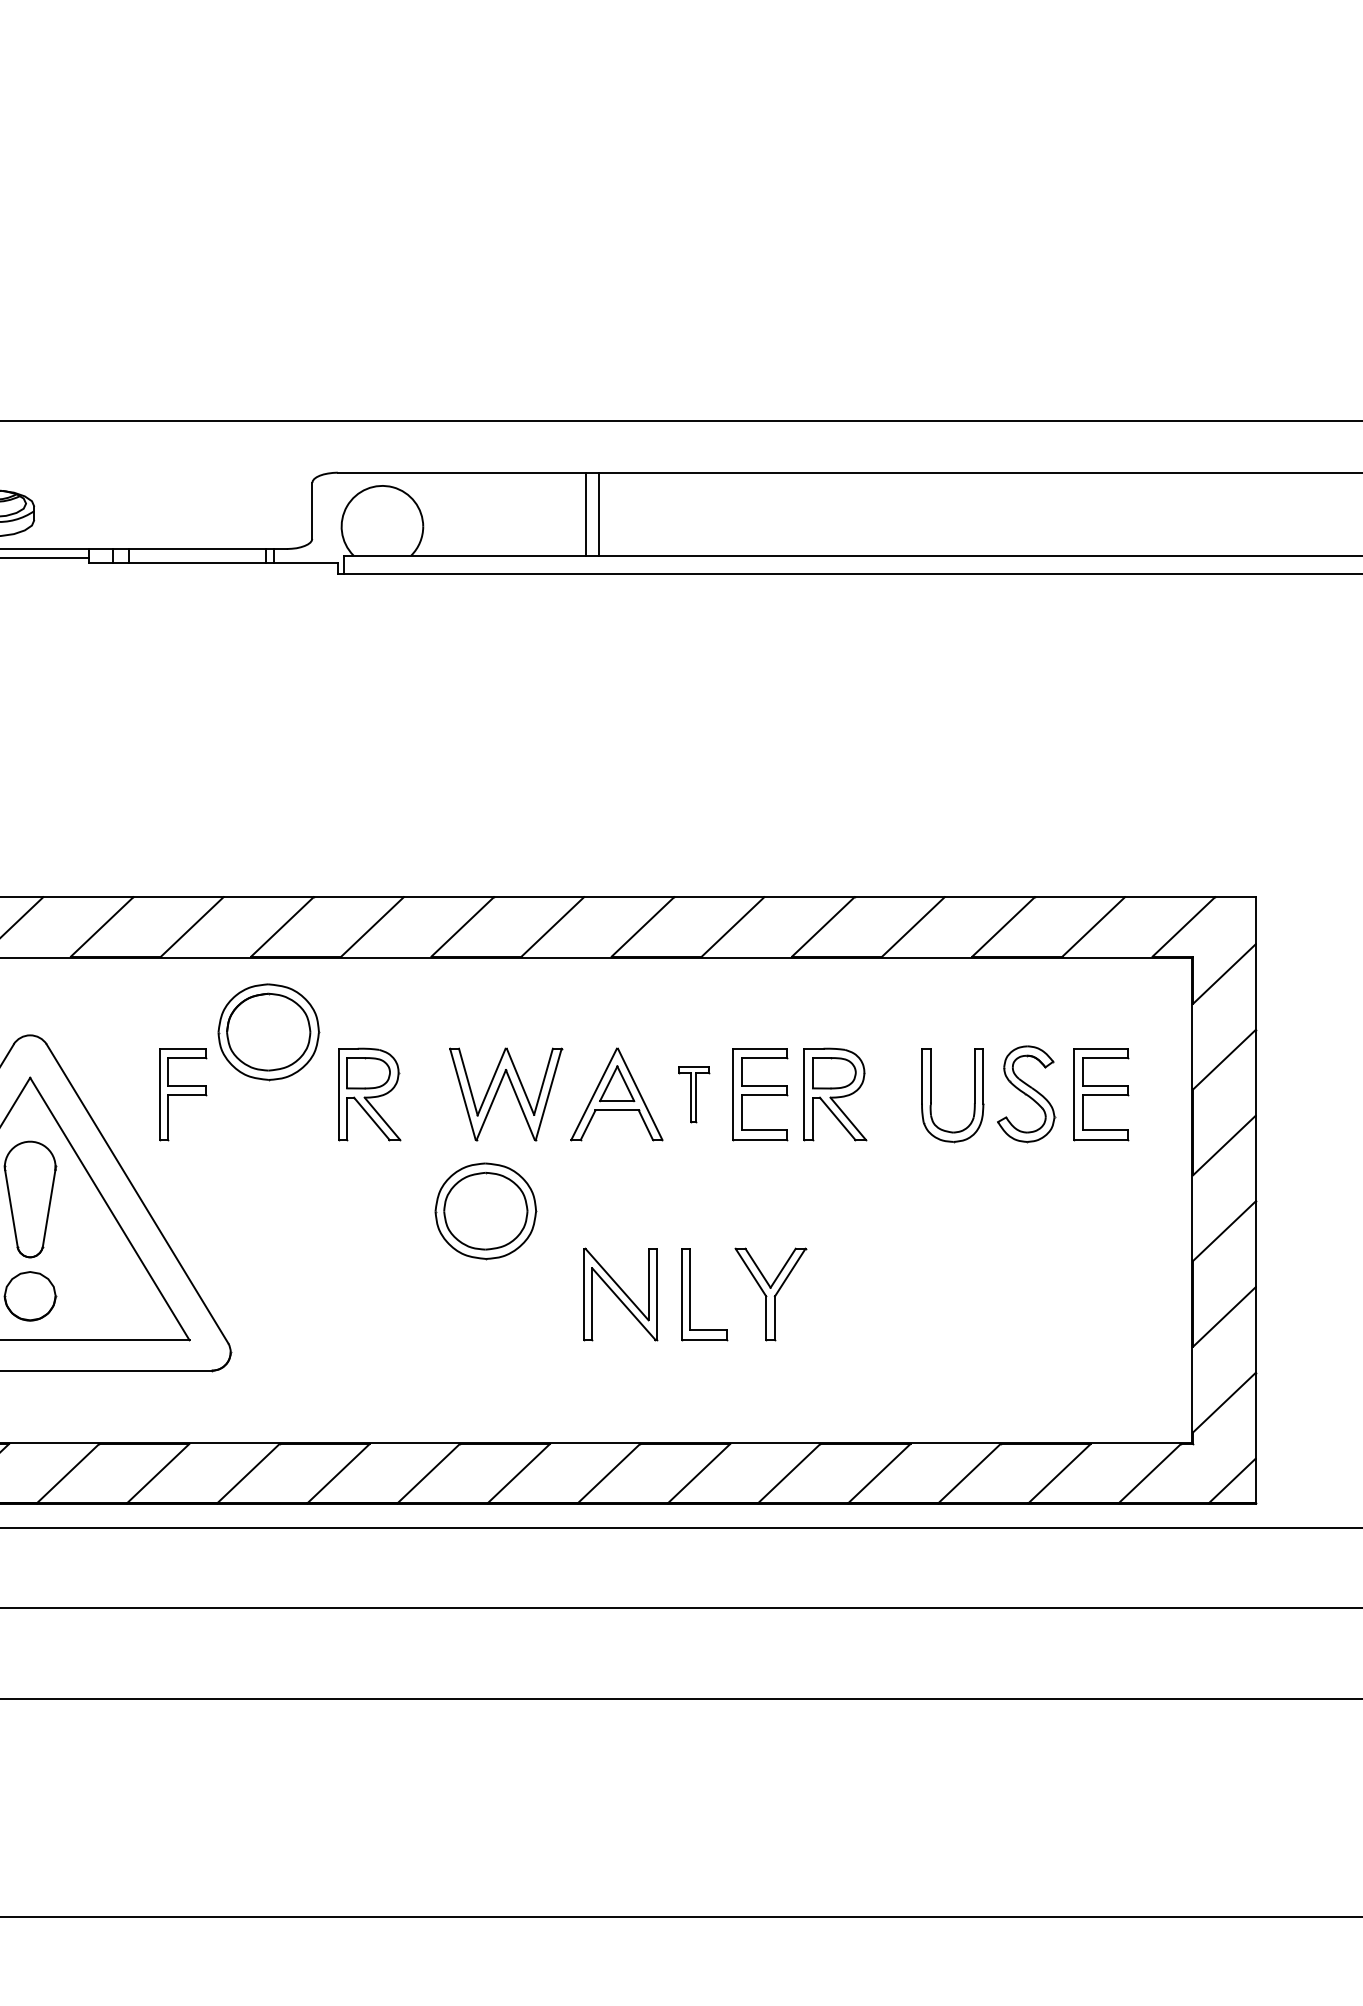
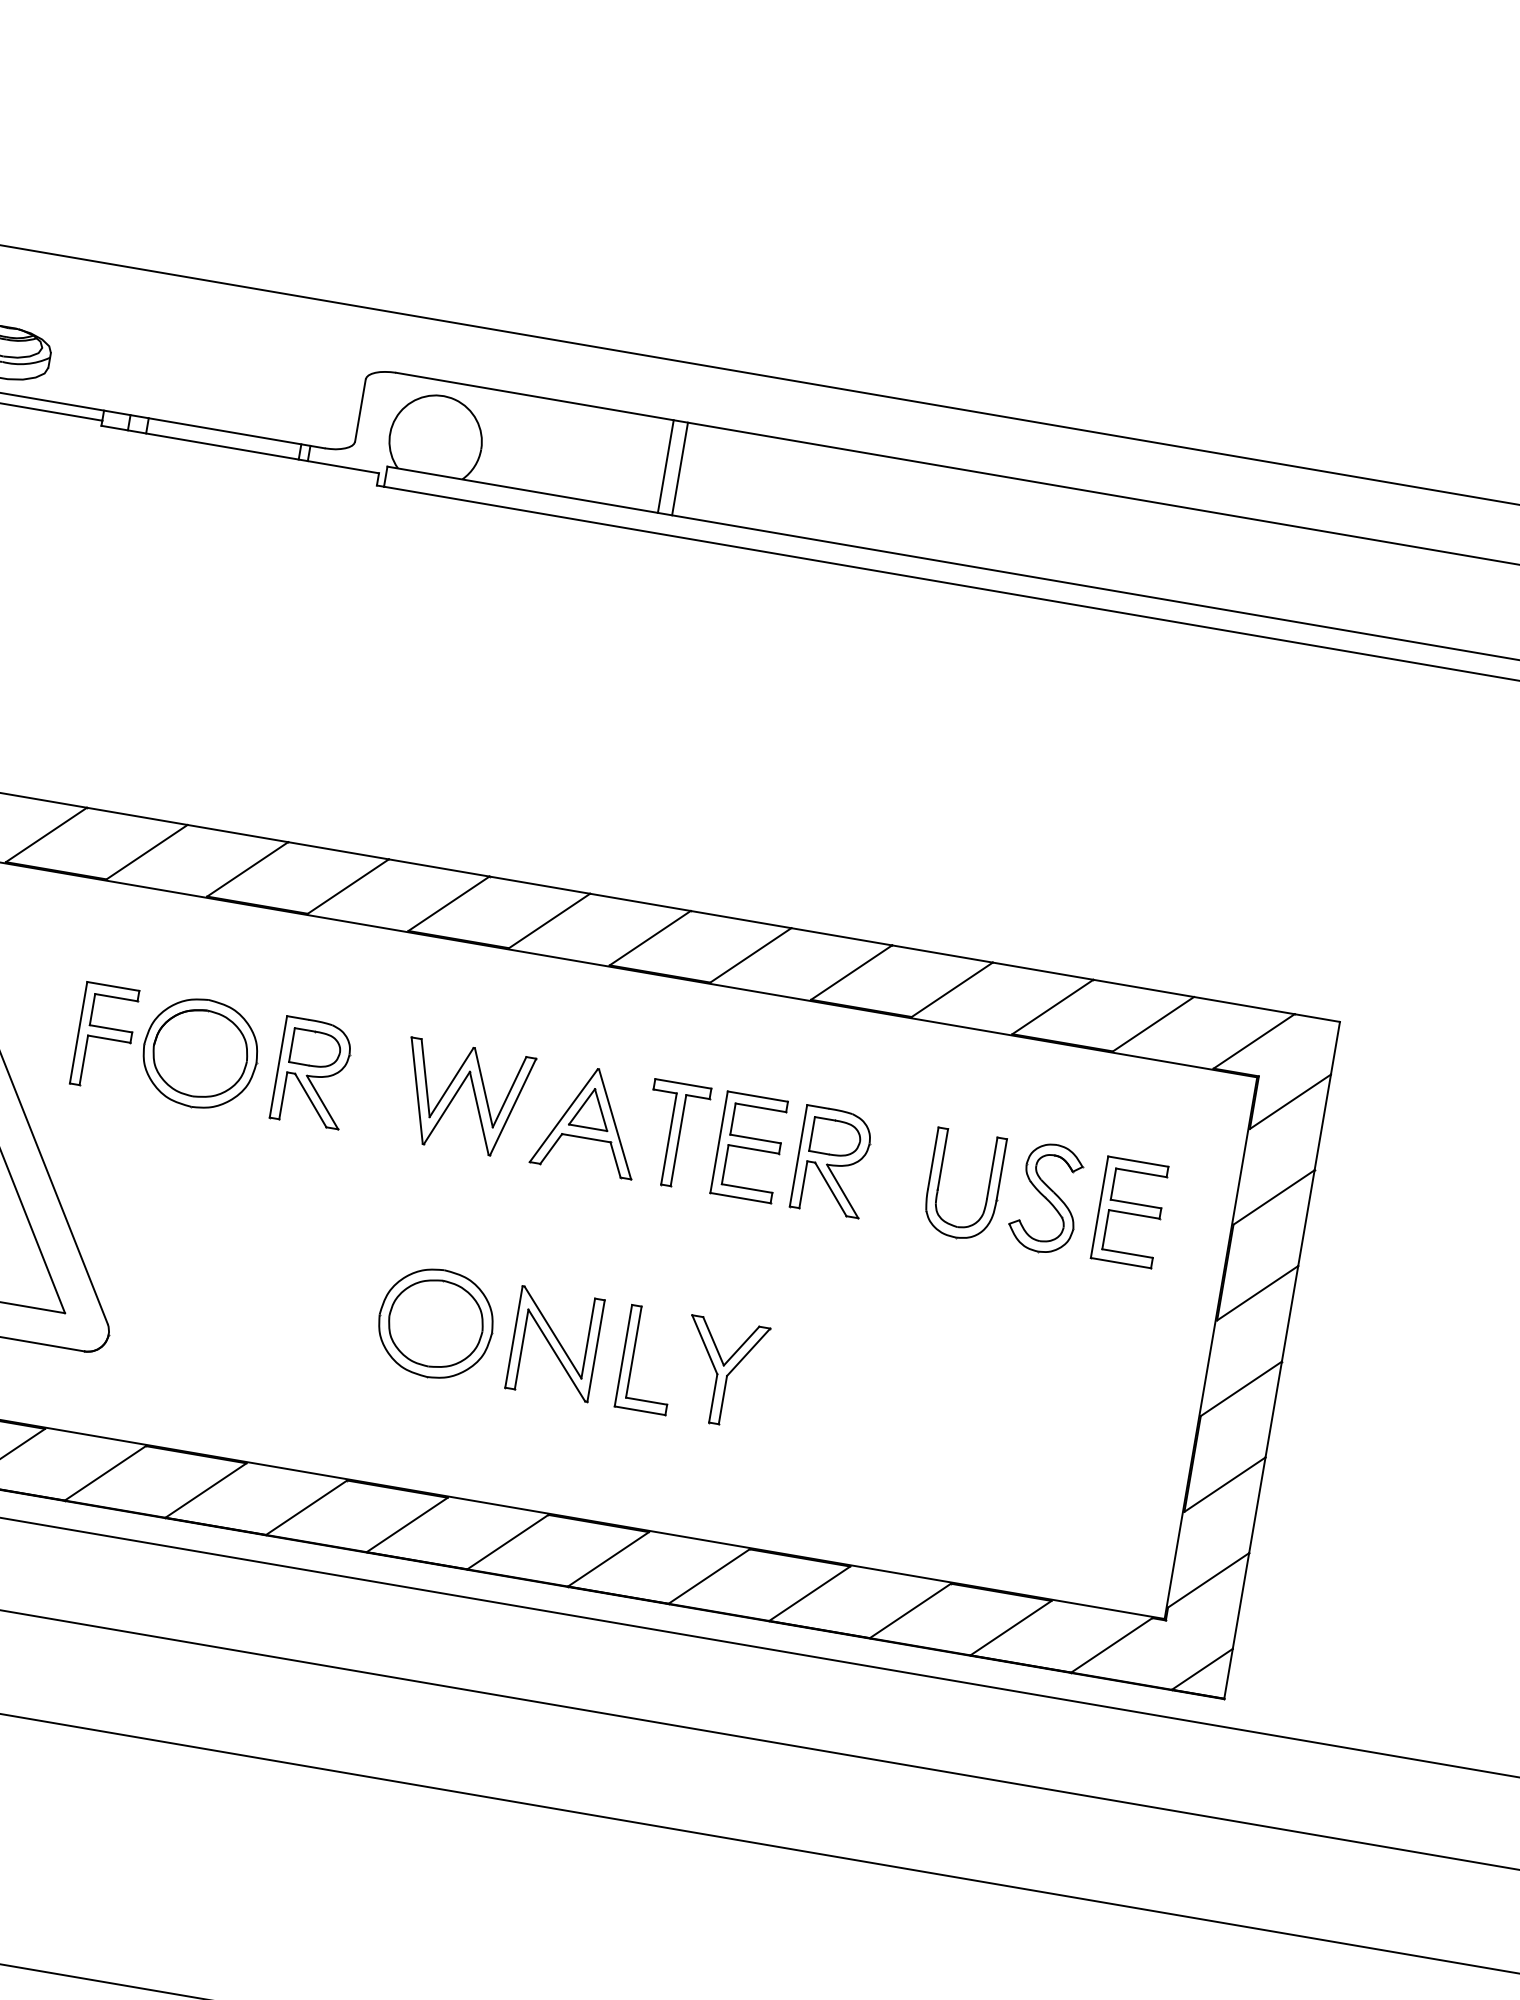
part: (268, 1032) -> (200, 1053), moved
part: (693, 1094) -> (674, 1134), size x1.67
part: (485, 1211) -> (435, 1323), moved

